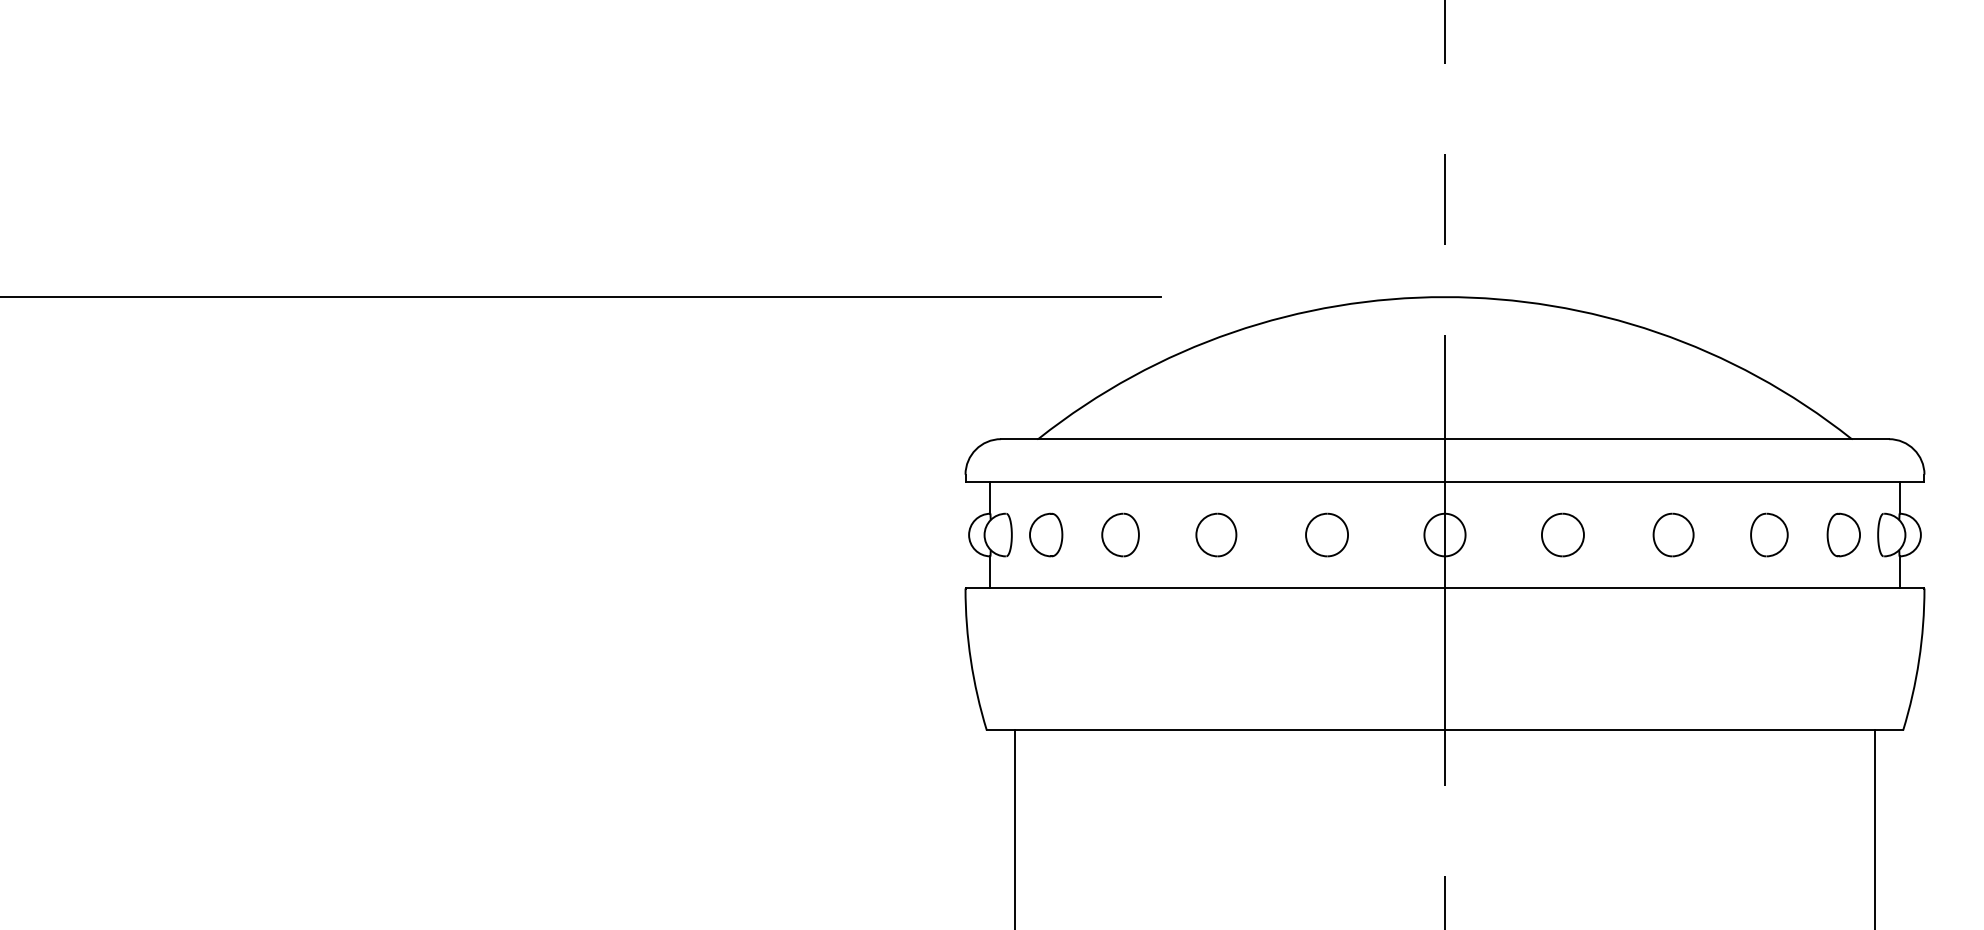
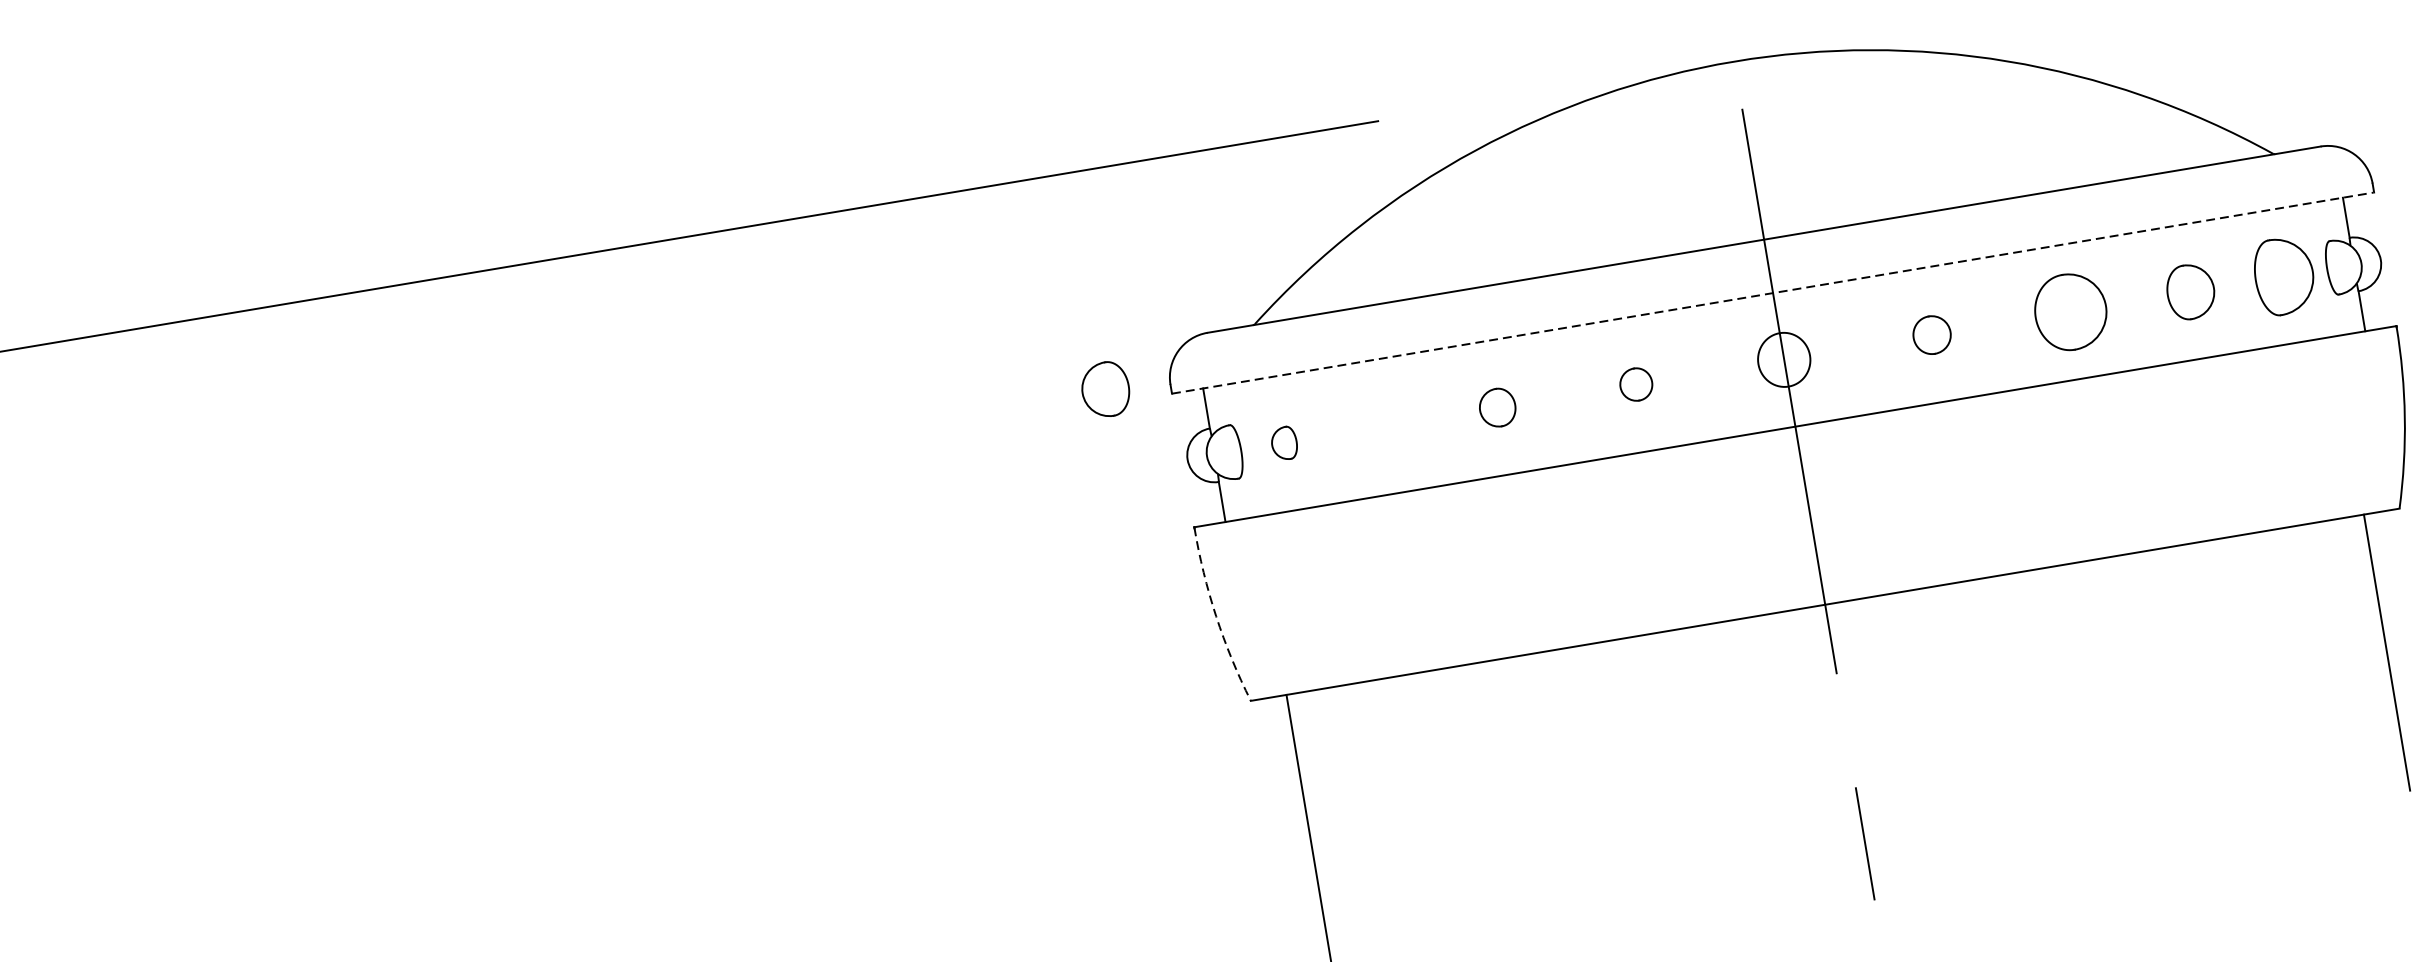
line: (1445, 481) -> (1773, 292), solid -> dashed
part: (1046, 534) -> (1284, 442), size x0.6
part: (1120, 534) -> (1105, 388), moved
part: (1216, 534) -> (1497, 407), size x0.7
part: (1326, 534) -> (1635, 384), size x0.6
part: (1562, 534) -> (1931, 334), size x0.7
part: (1673, 534) -> (2070, 311), size x1.4
part: (1843, 534) -> (2283, 275), size x1.4
arc: (970, 660) -> (1215, 616), solid -> dashed

